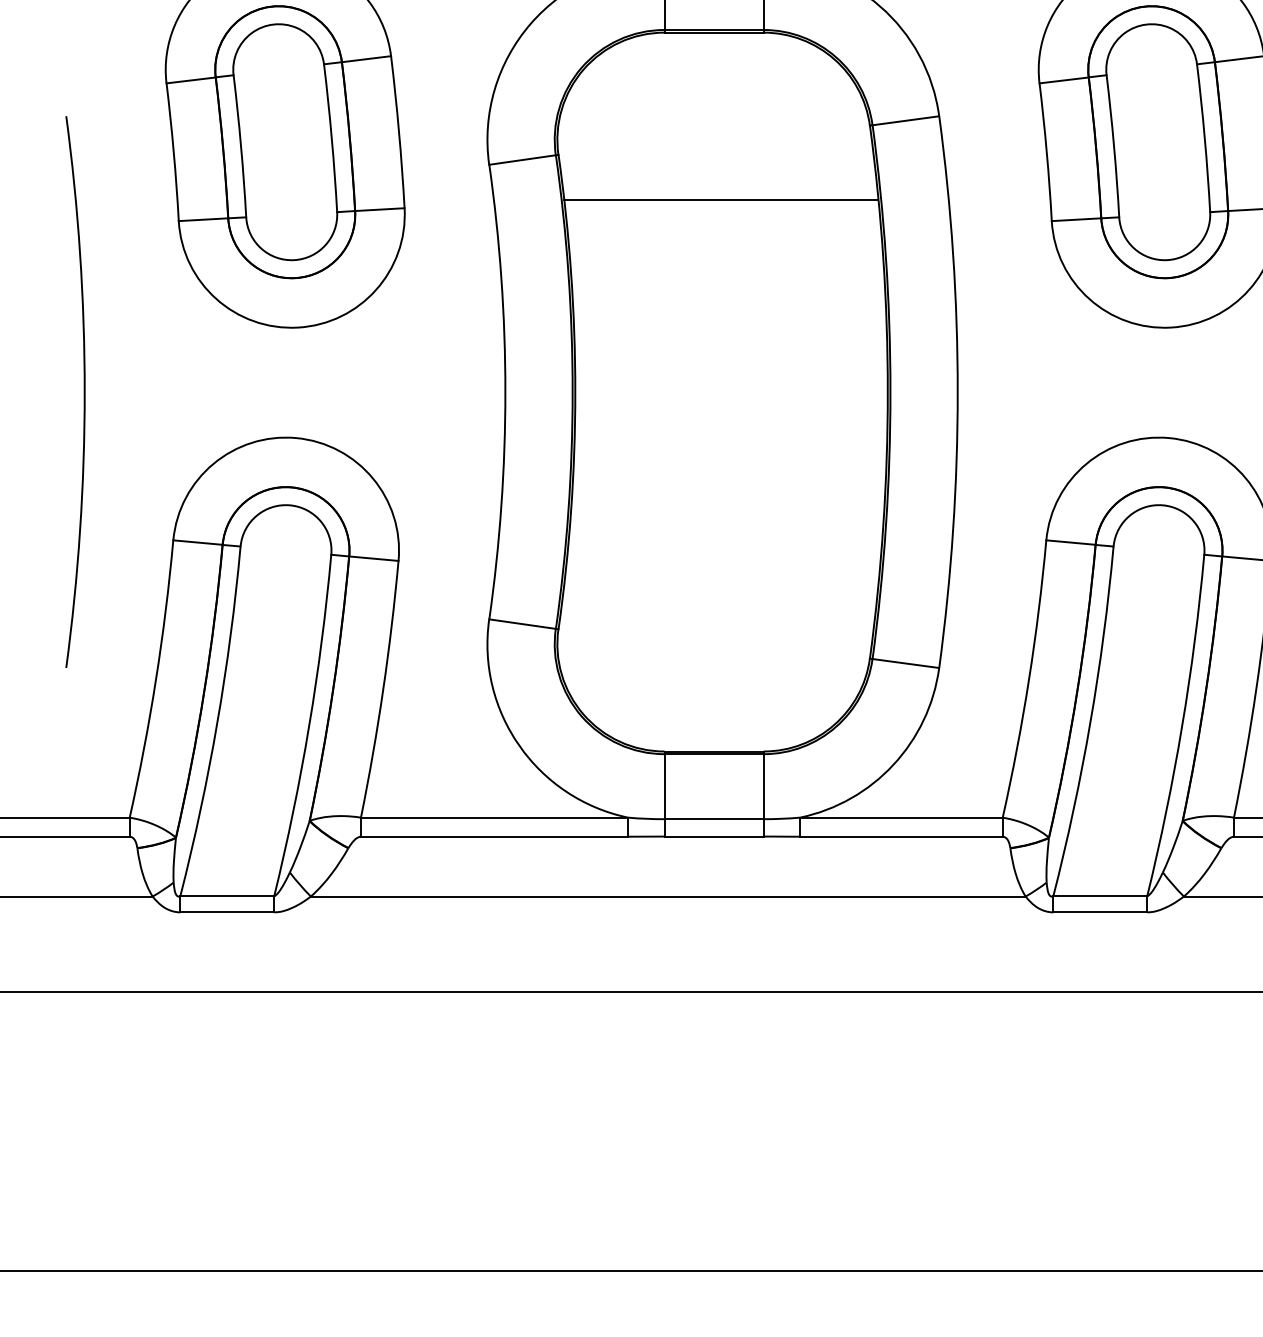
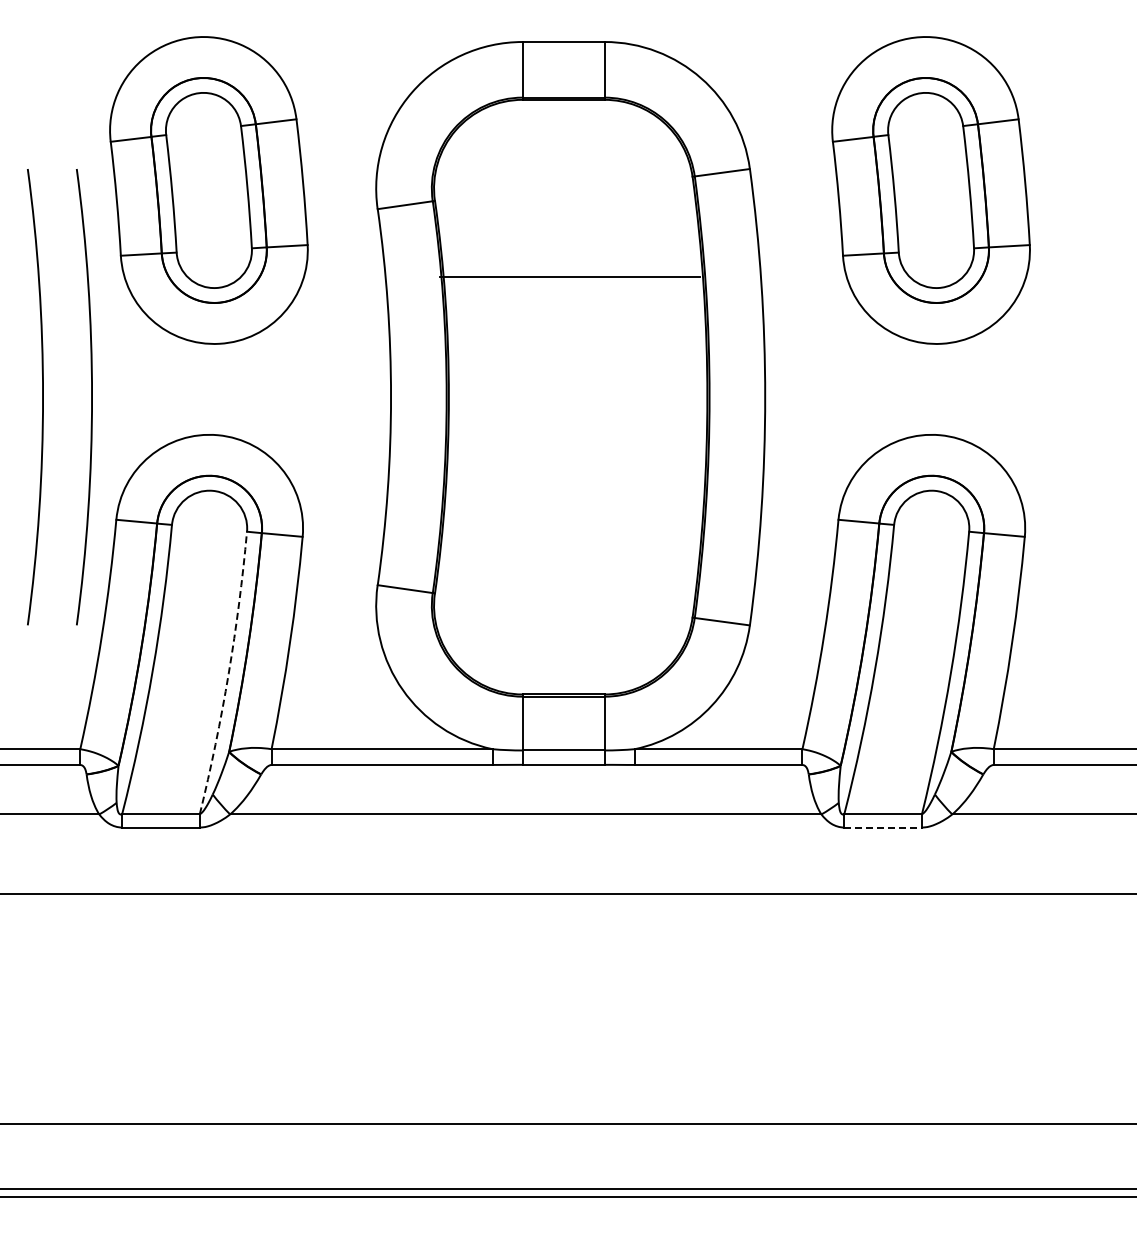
line: (721, 199) -> (569, 276), moved
arc: (143, 392) -> (91, 397), added
arc: (308, 726) -> (228, 673), solid -> dashed
line: (1100, 912) -> (883, 827), solid -> dashed

